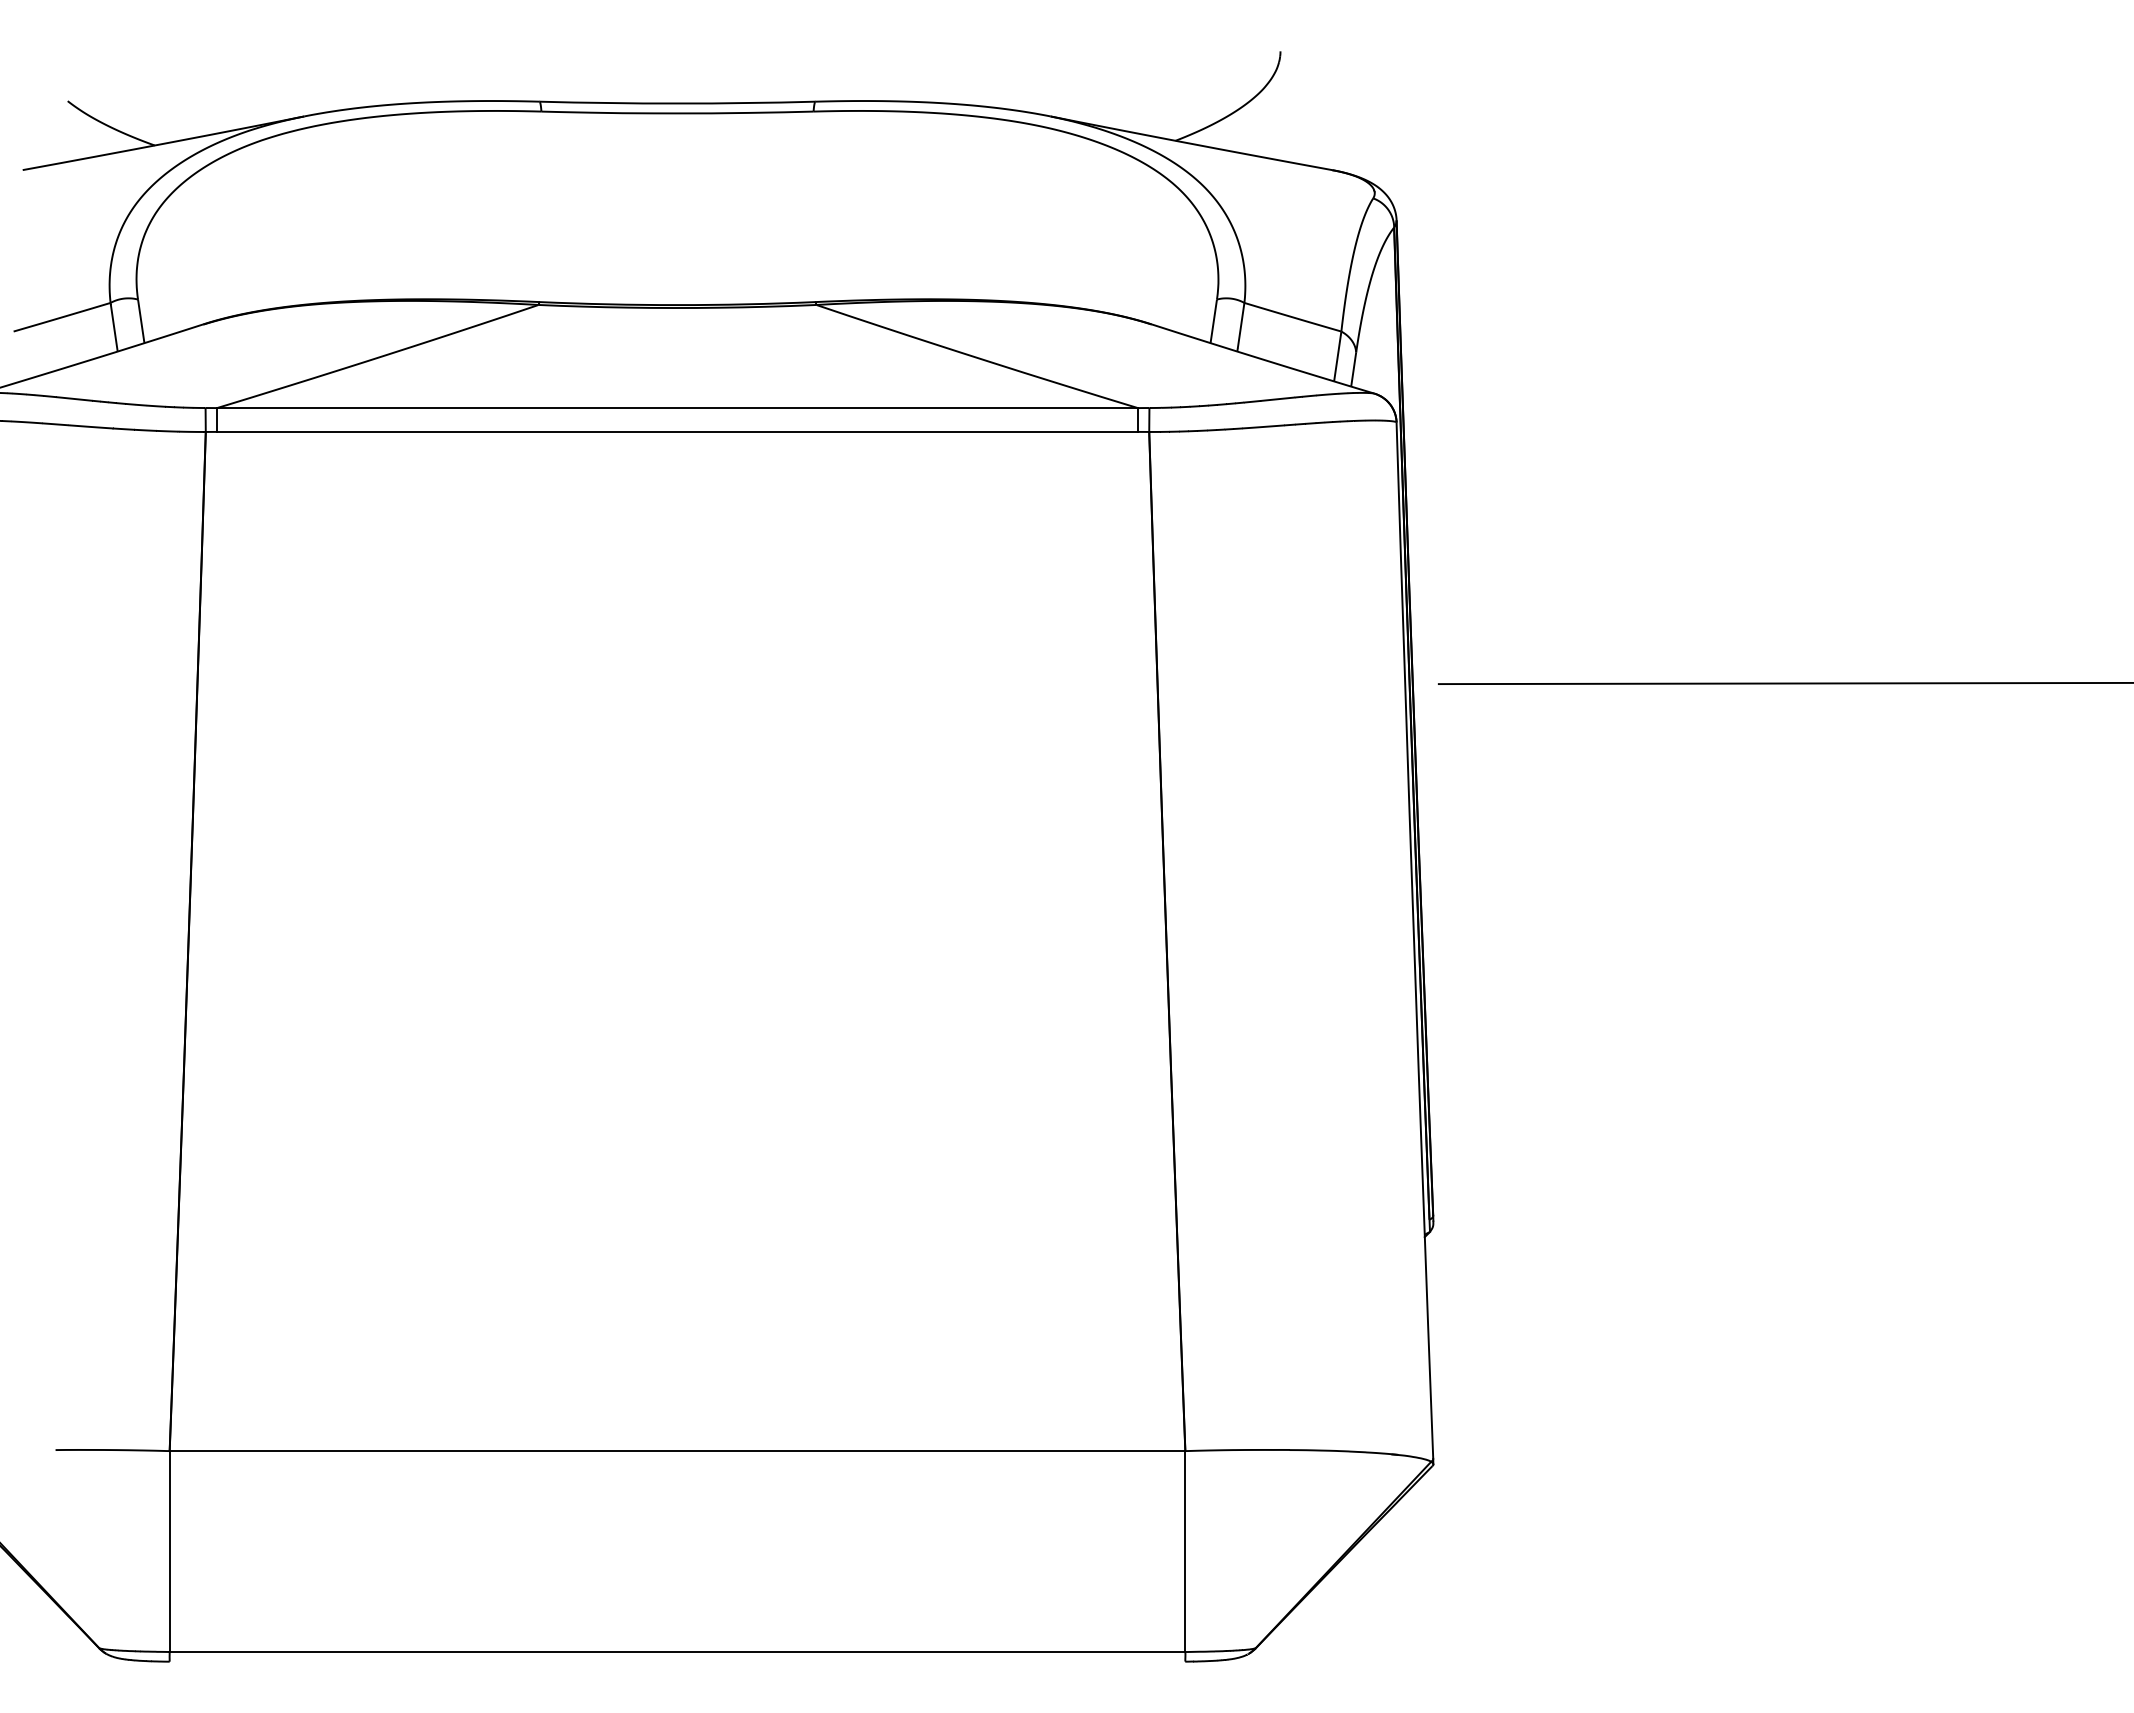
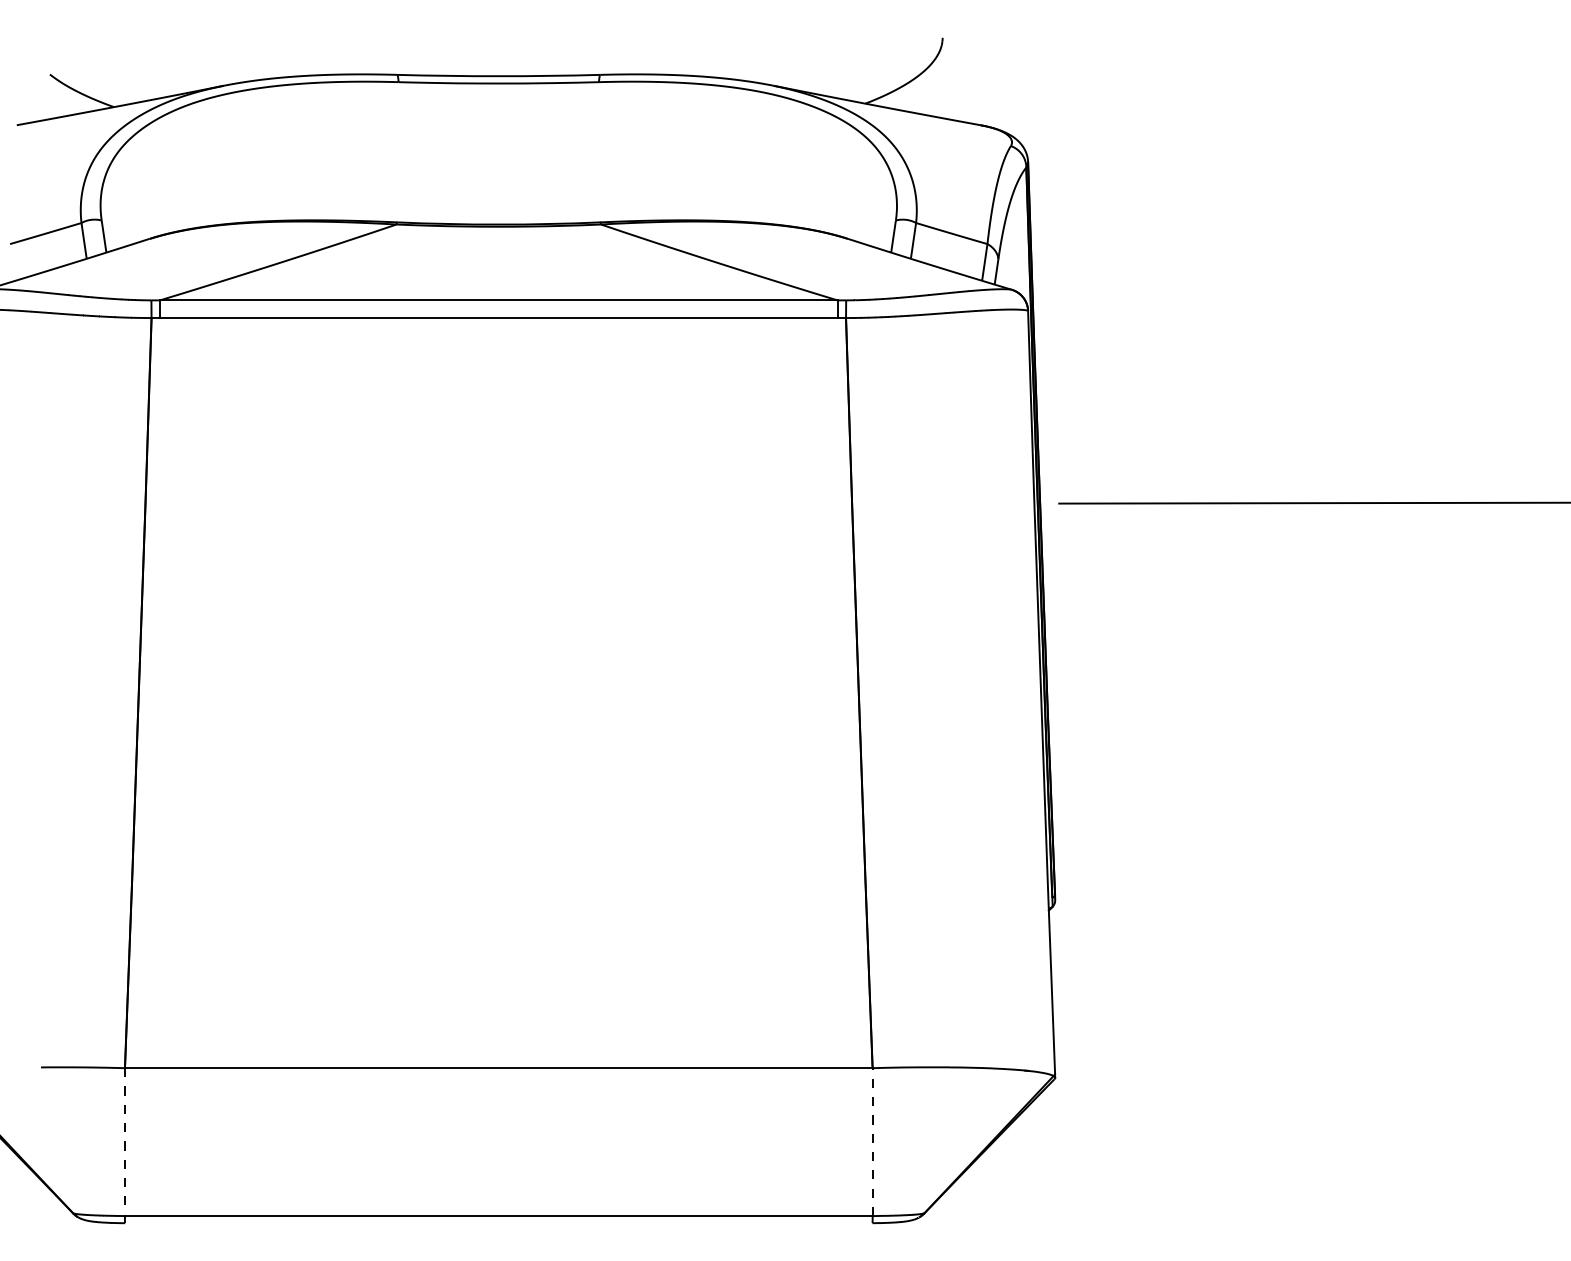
line: (1185, 1551) -> (872, 1142), solid -> dashed
line: (169, 1552) -> (124, 1142), solid -> dashed

